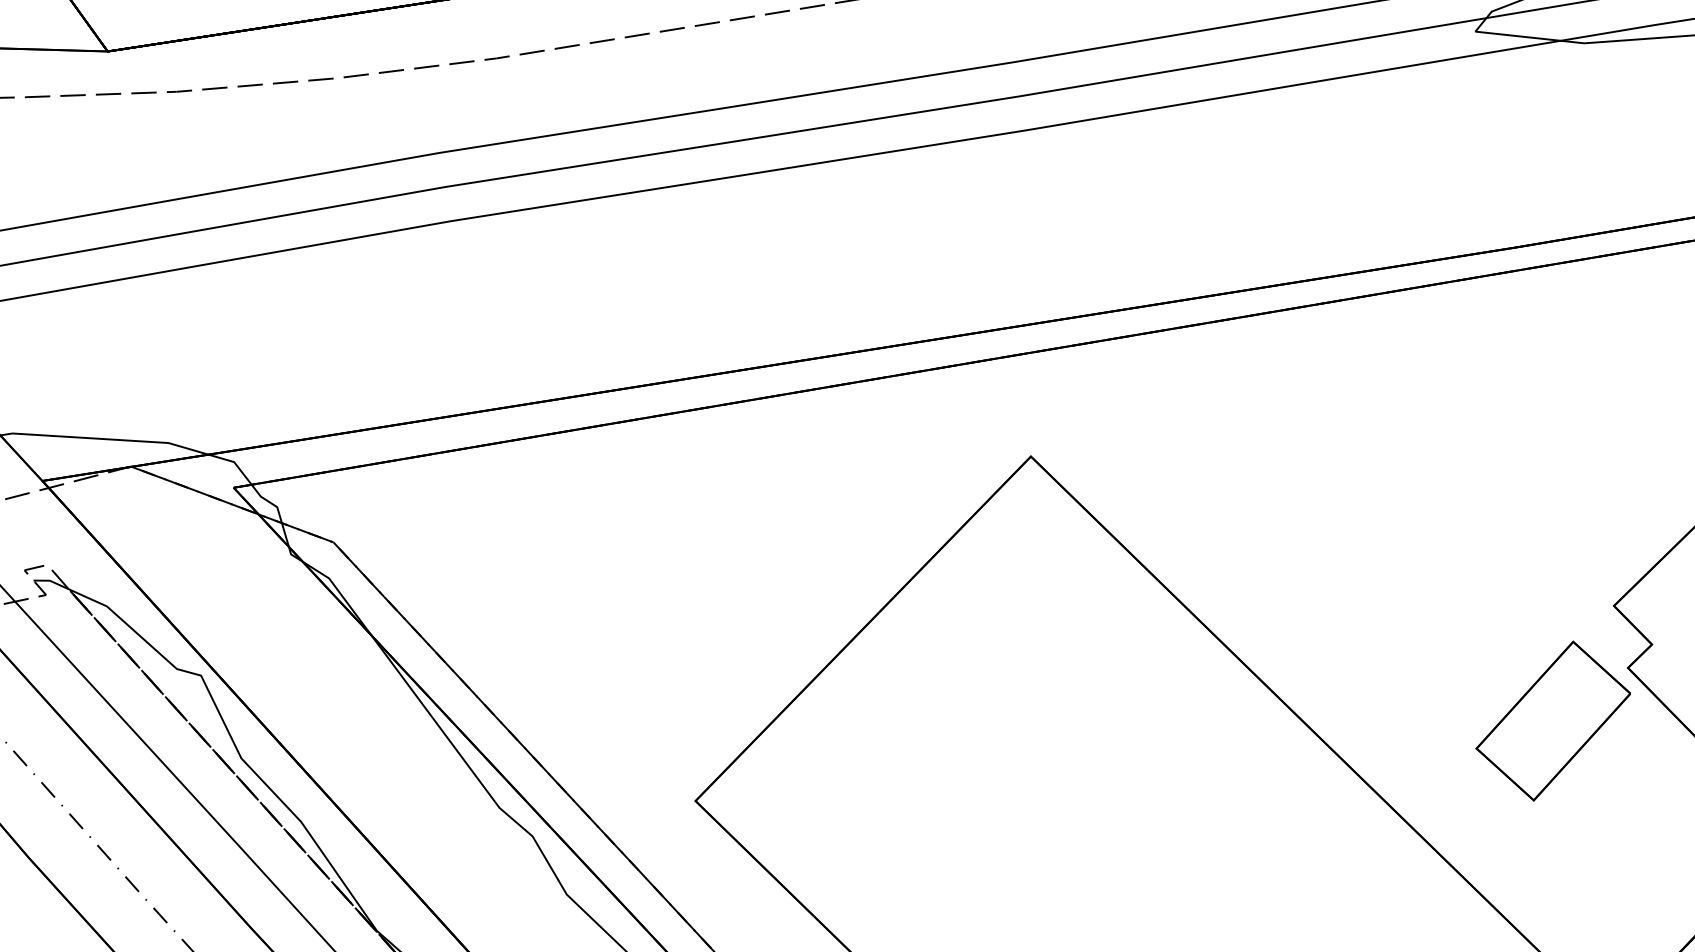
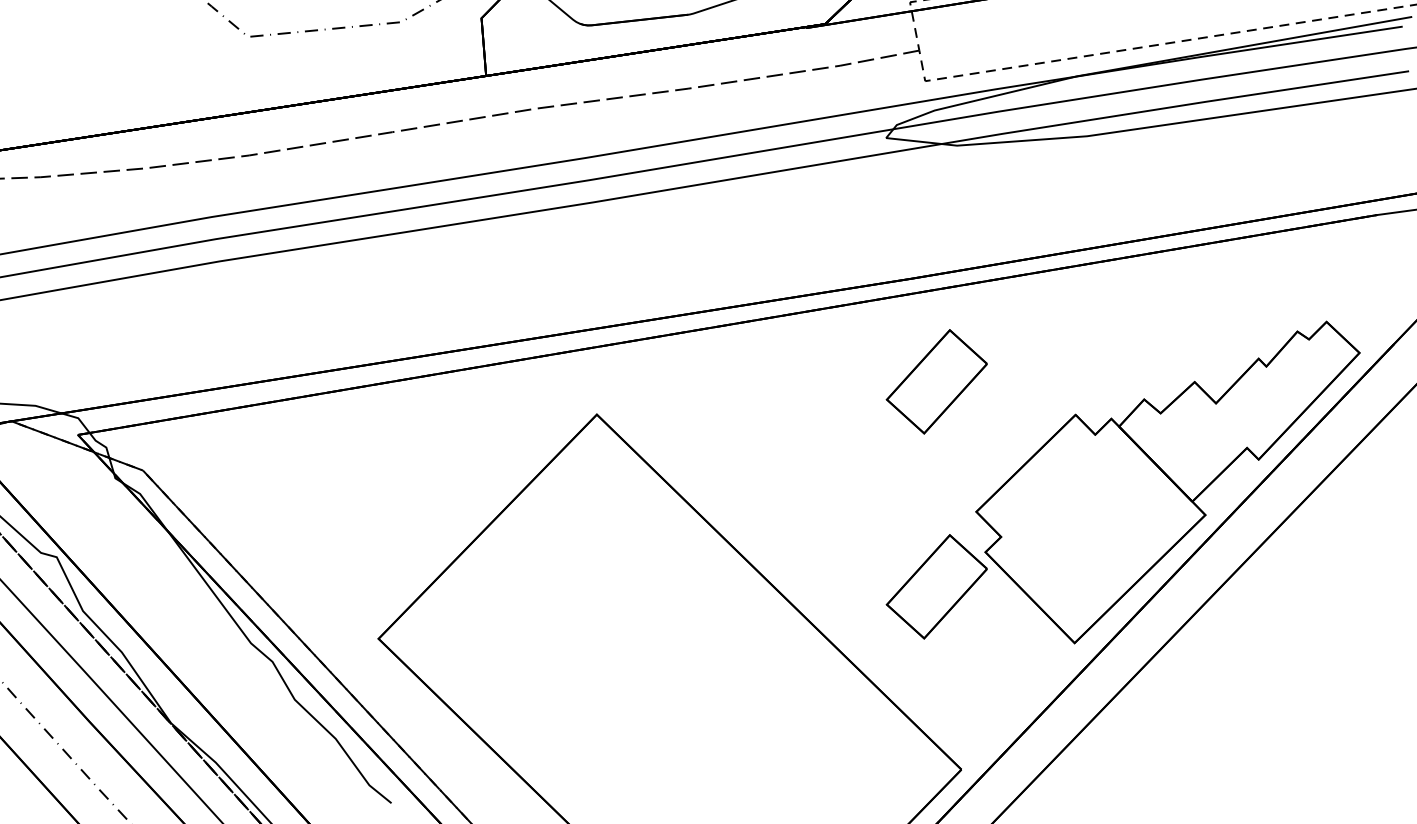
part: (1552, 405) -> (936, 381), added

